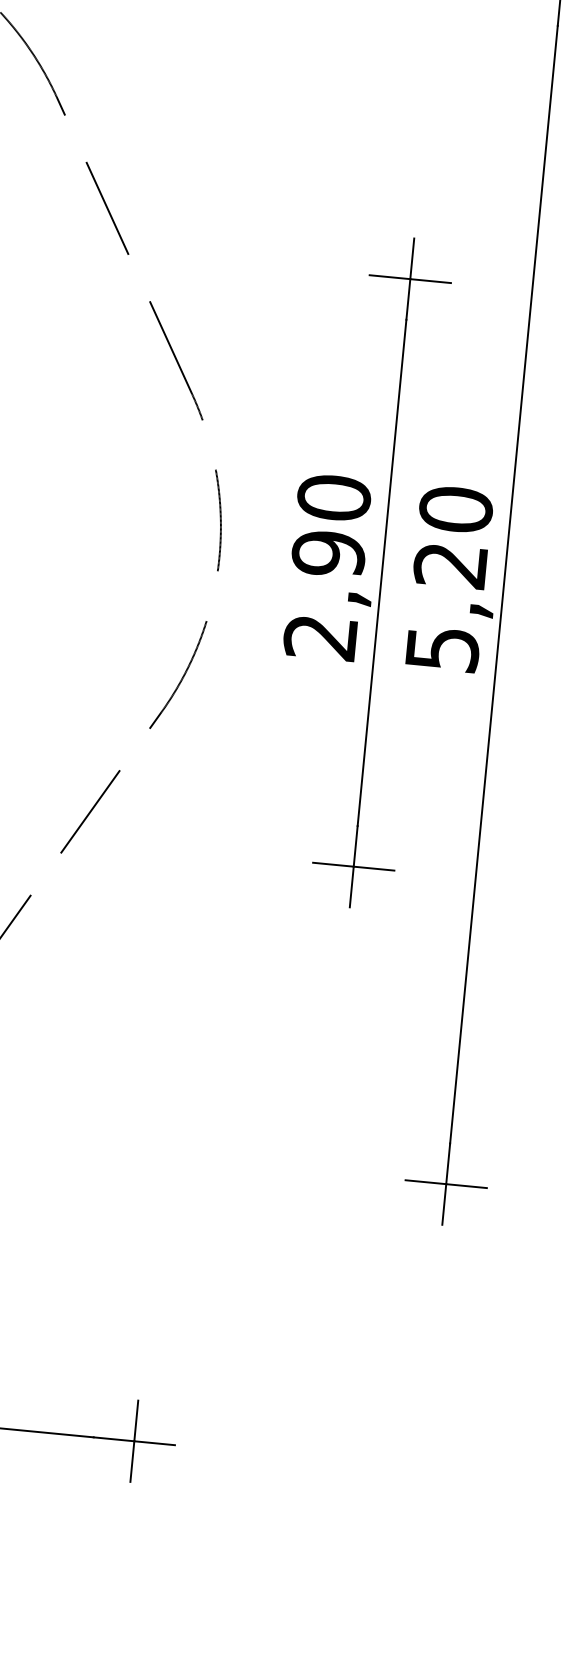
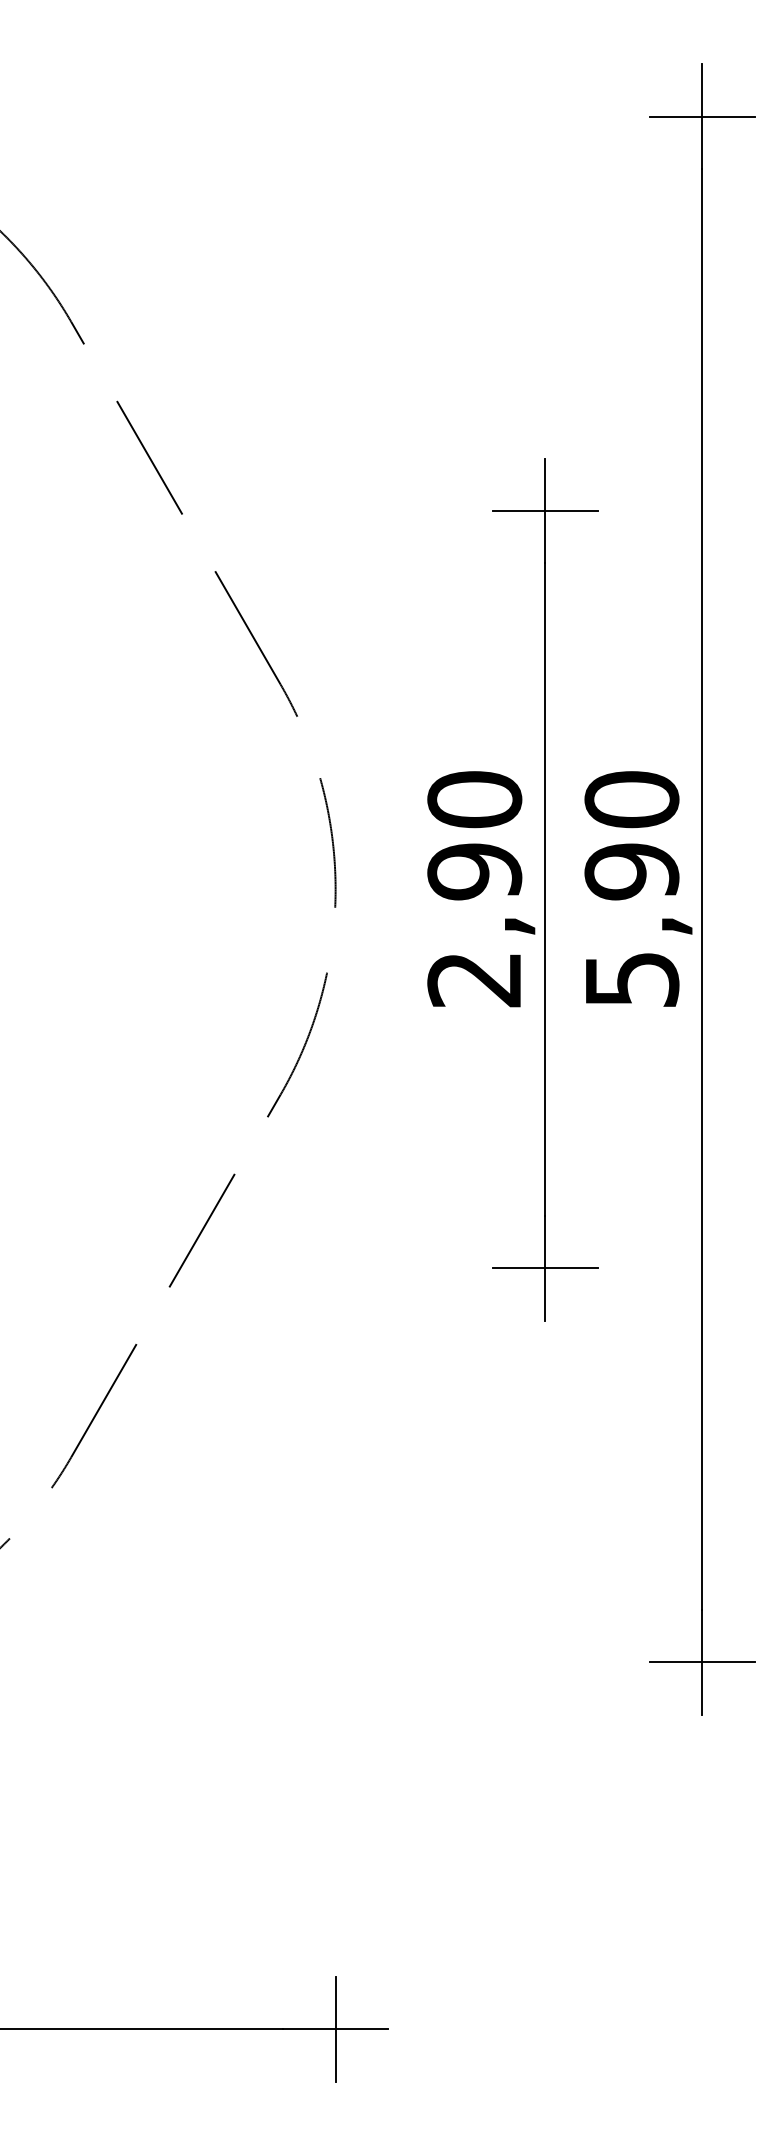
text: (450, 565) -> (631, 871), 5,20 -> 5,90

